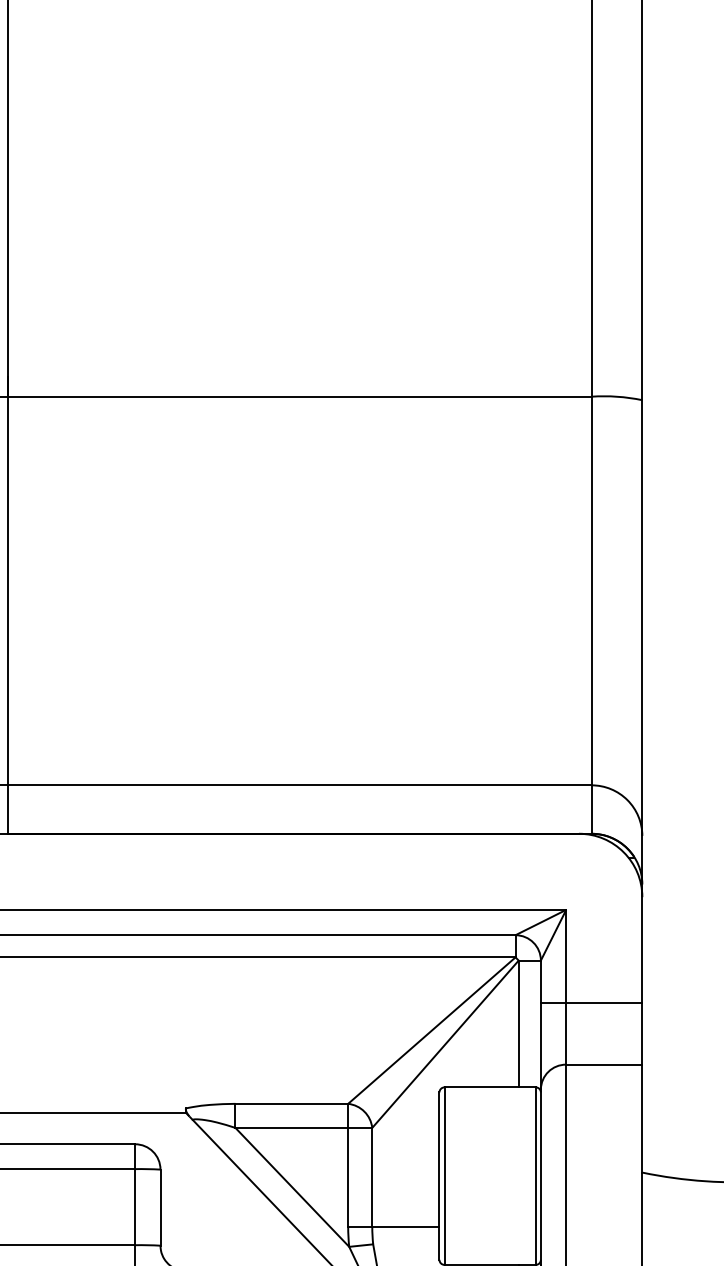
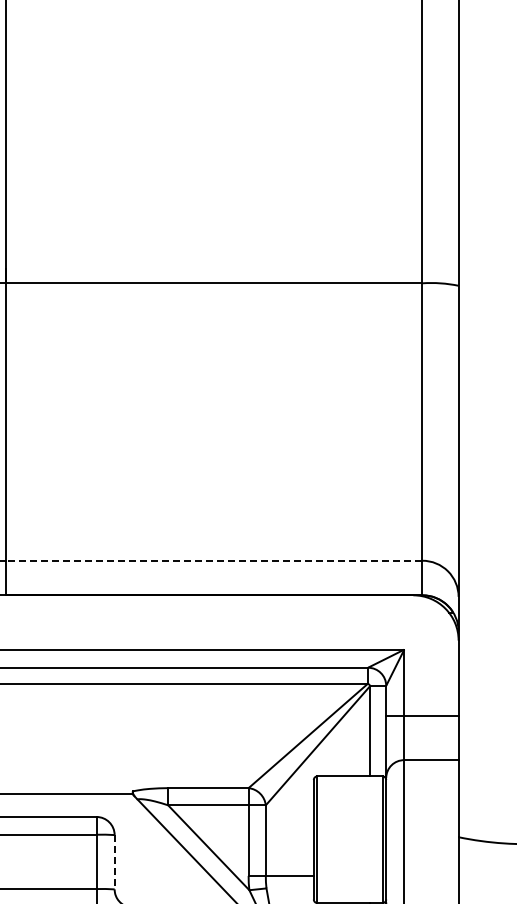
line: (298, 784) -> (213, 560), solid -> dashed
line: (160, 1208) -> (114, 862), solid -> dashed

